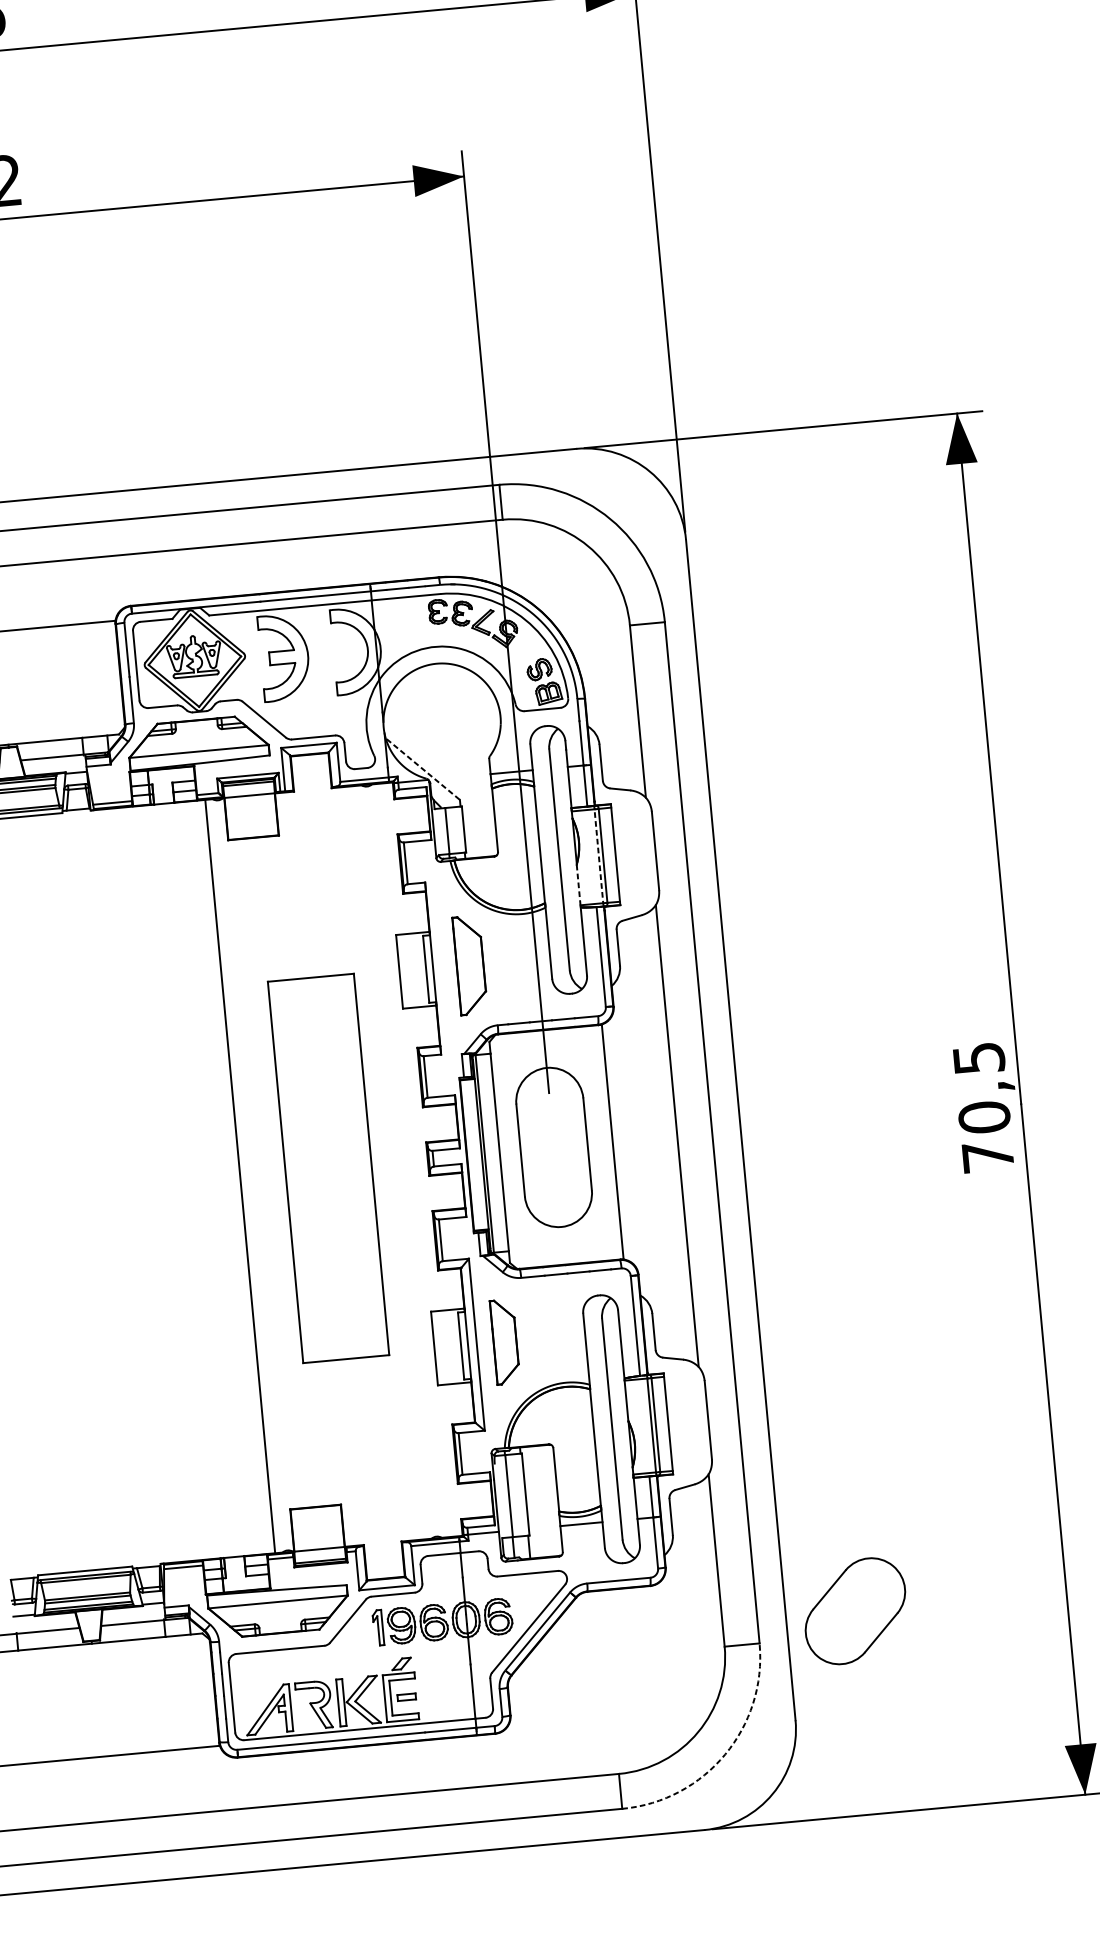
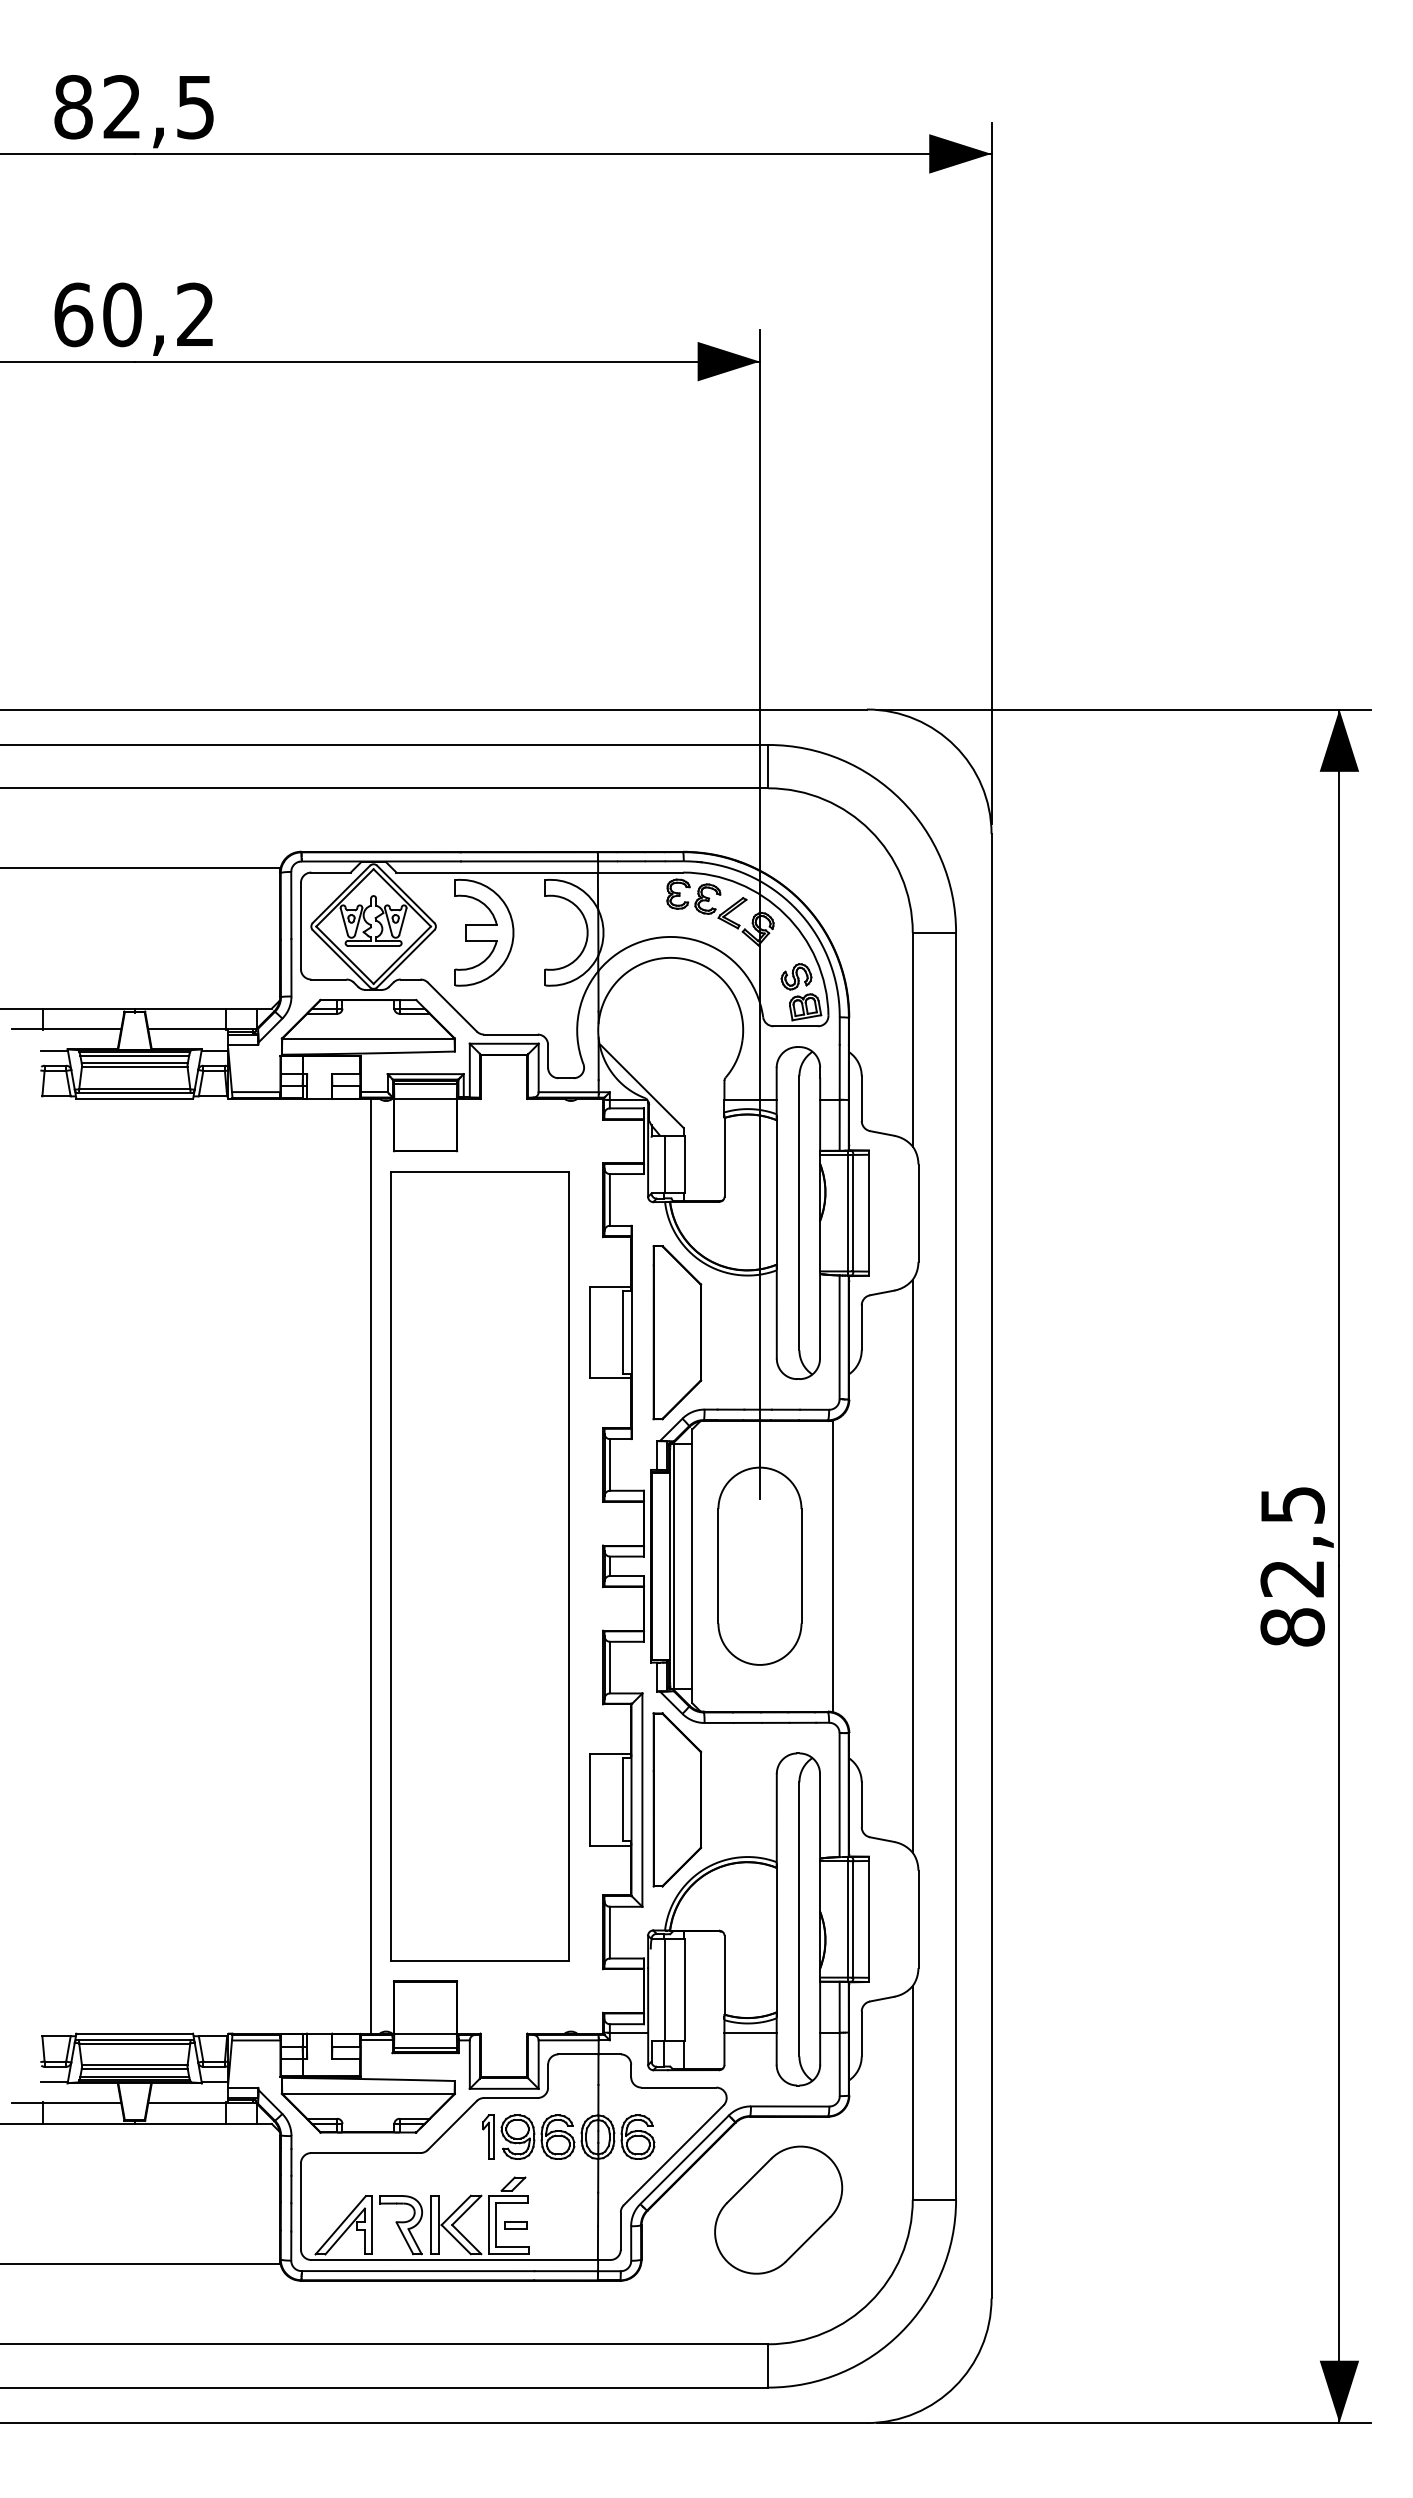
line: (423, 769) -> (642, 1086), dashed -> solid
line: (599, 855) -> (848, 1212), dashed -> solid
line: (579, 885) -> (820, 1246), dashed -> solid
part: (470, 965) -> (677, 1332), size x1.43
text: (986, 1136) -> (1292, 1602), 70,5 -> 82,5
part: (328, 1168) -> (479, 1566), size x1.67
part: (505, 1341) -> (677, 1799), size x1.67
part: (855, 1610) -> (778, 2209), moved
arc: (725, 1754) -> (901, 2332), dashed -> solid

